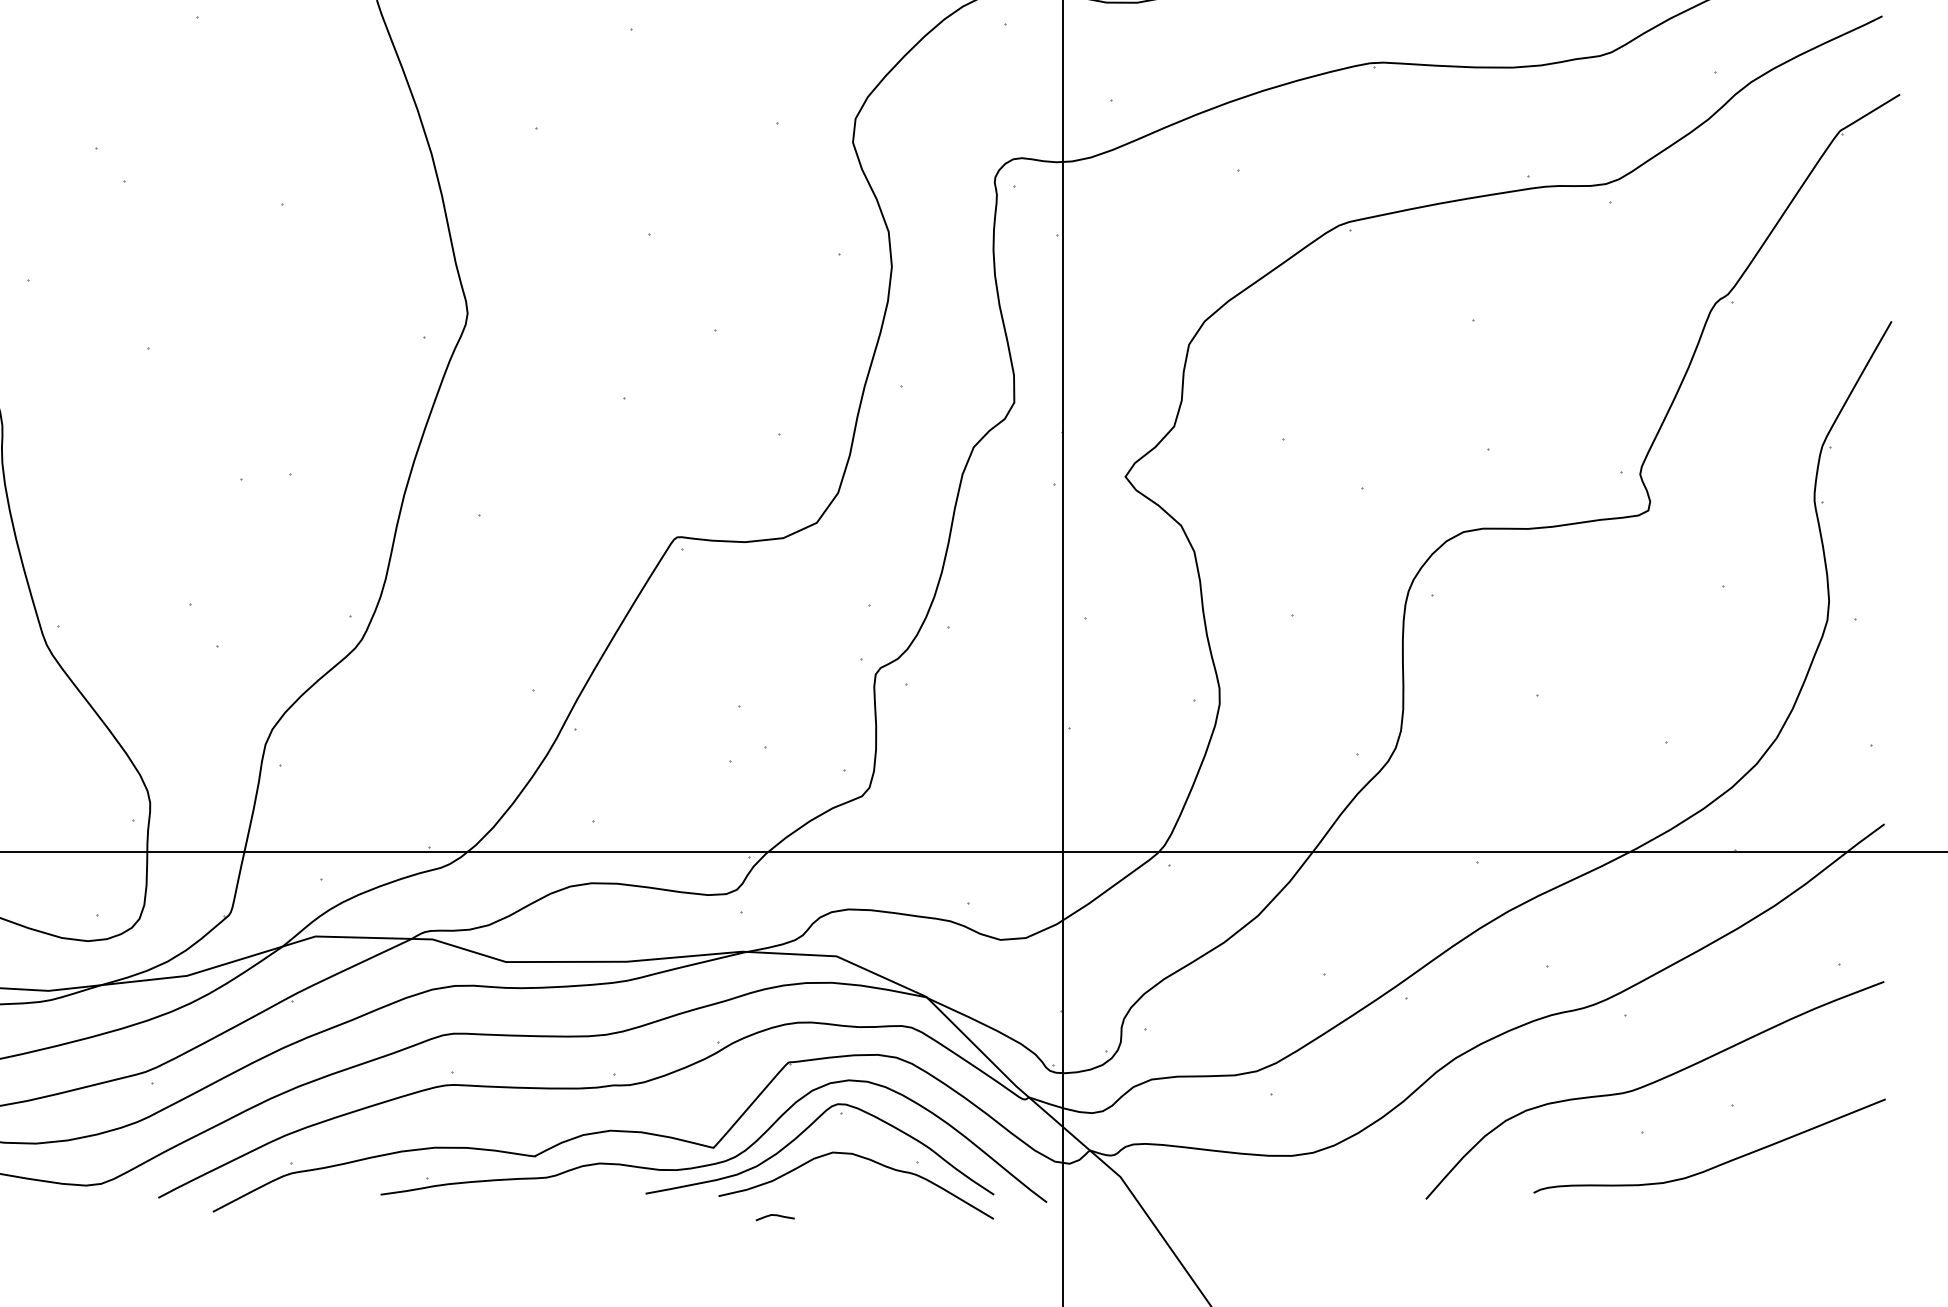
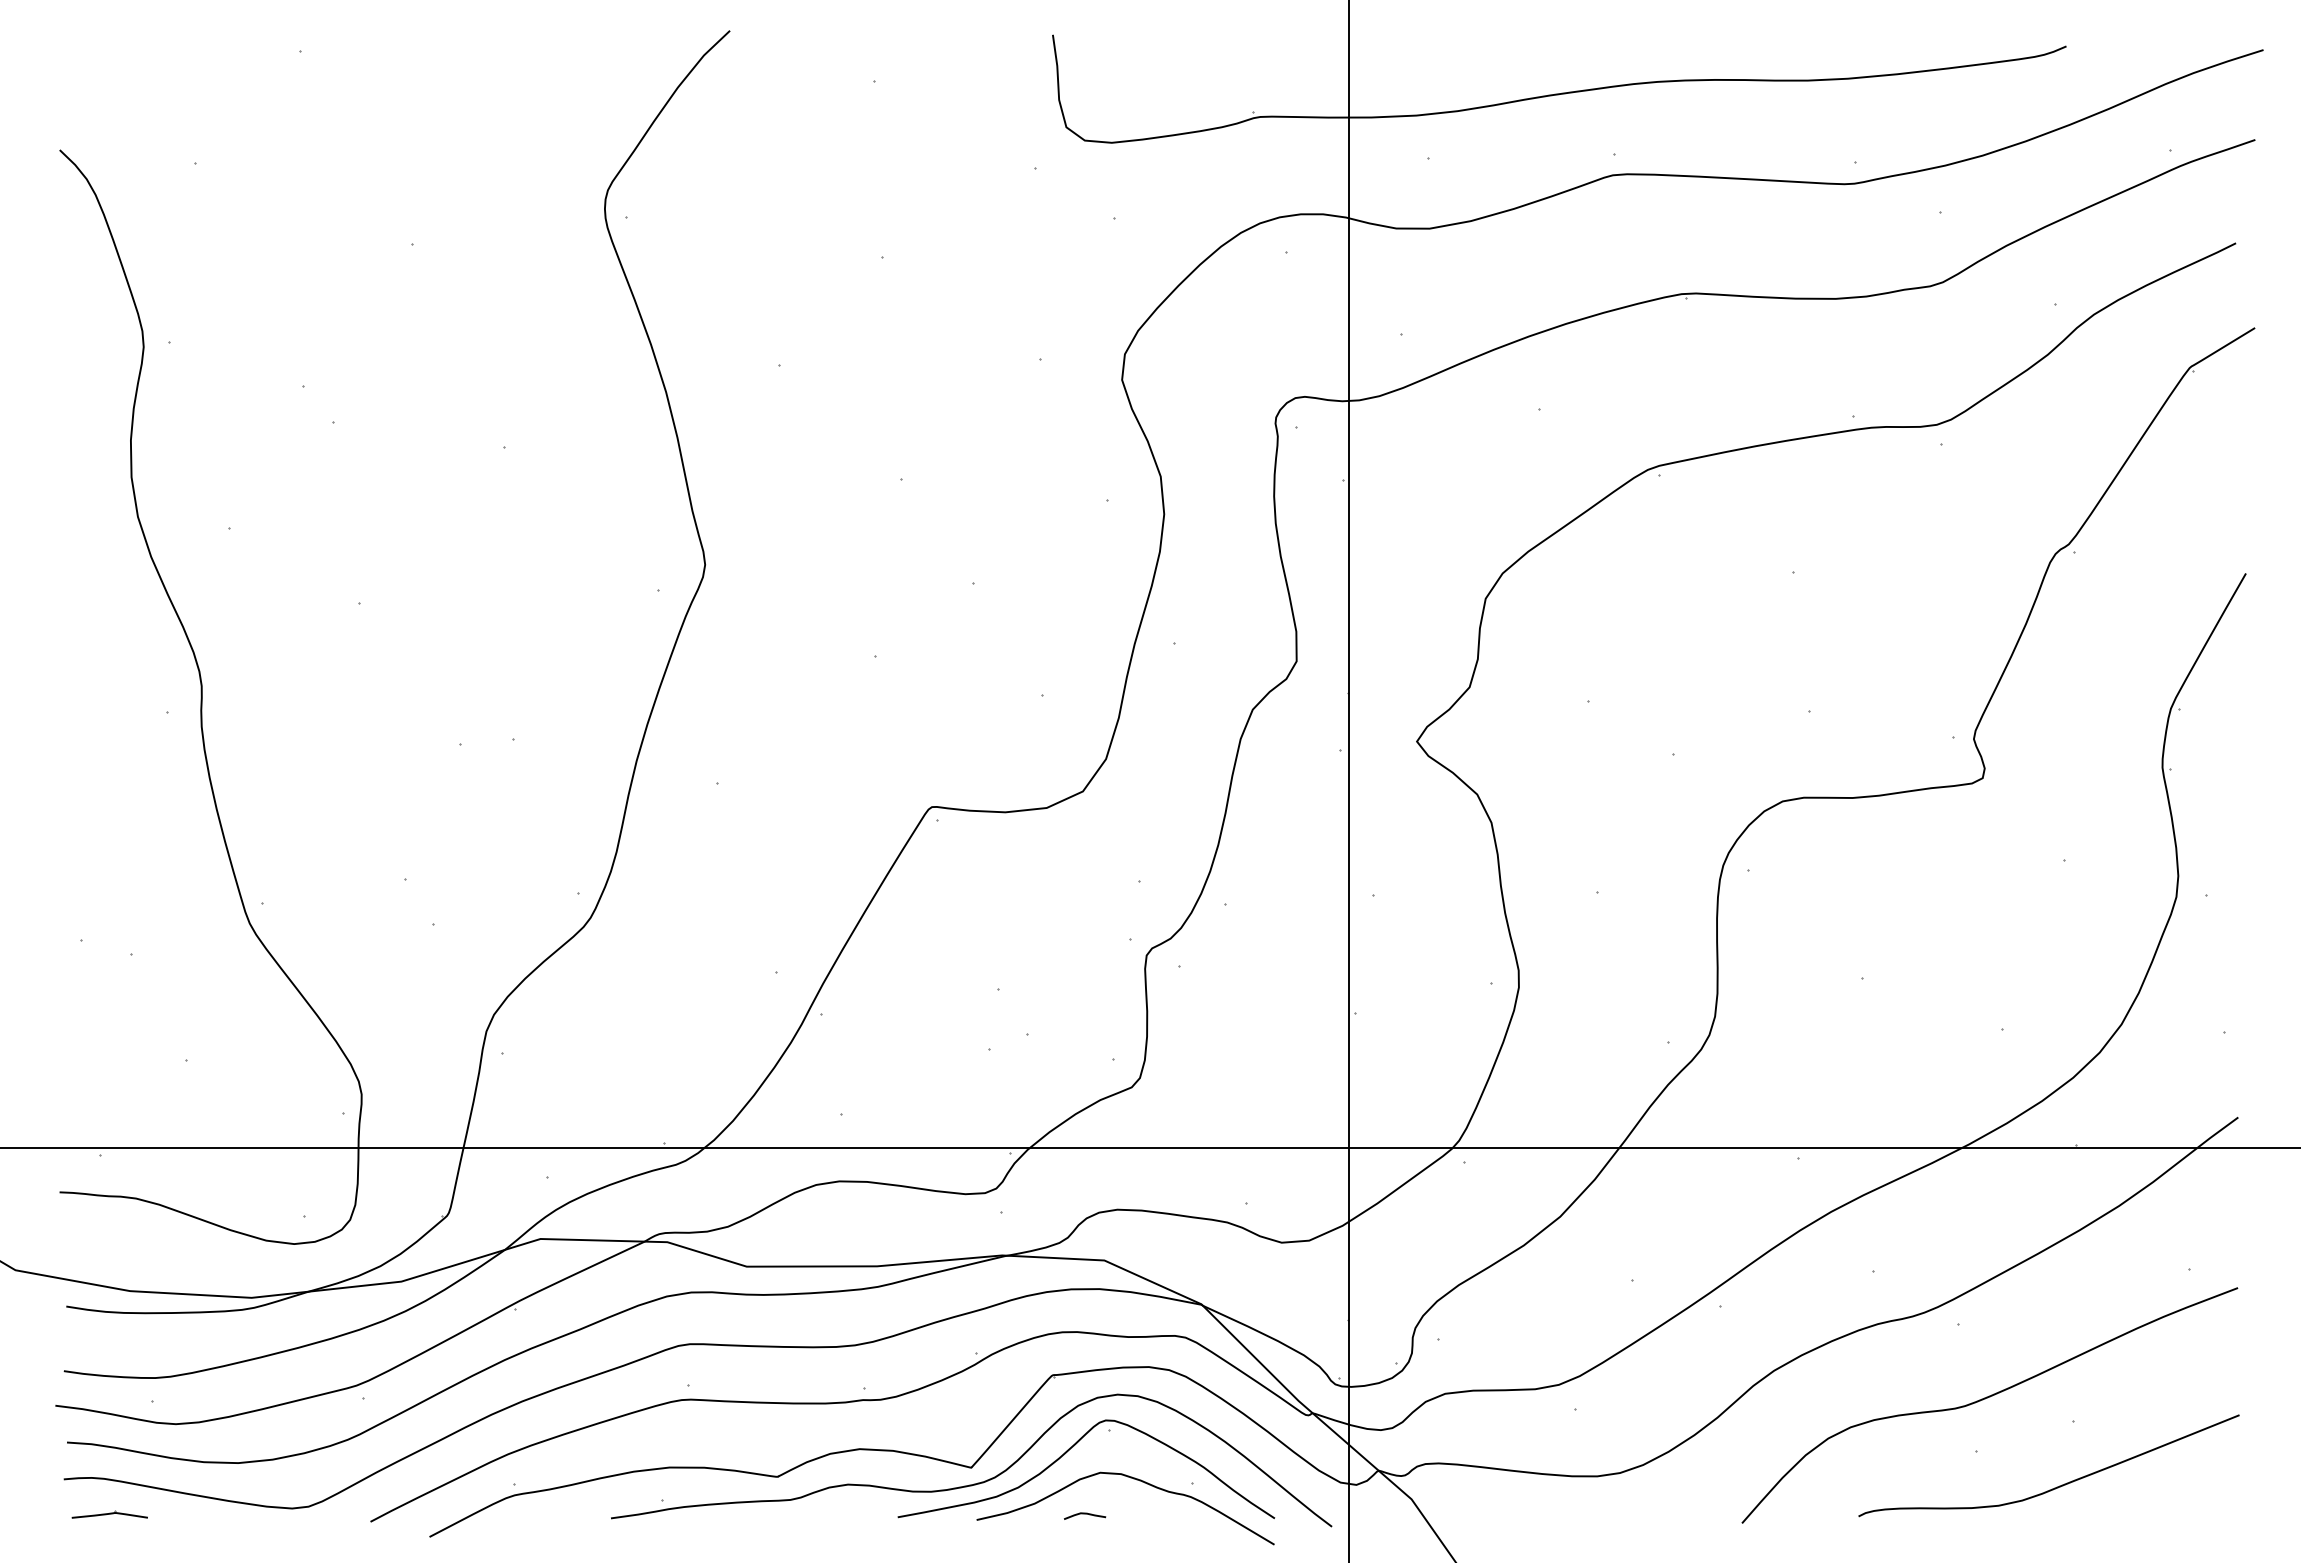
curve: (775, 1216) -> (1085, 1514), moved

